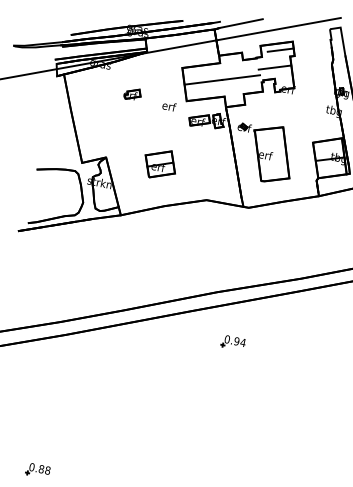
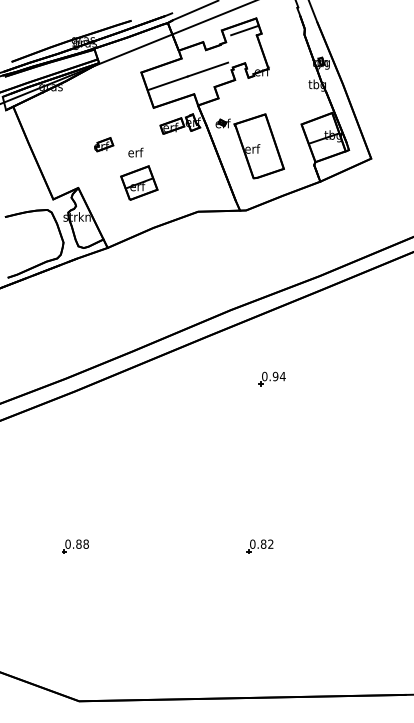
line: (274, 67) -> (242, 50), removed
part: (133, 94) -> (104, 144), moved
text: (169, 106) -> (135, 152), moved
part: (232, 342) -> (271, 378), moved

